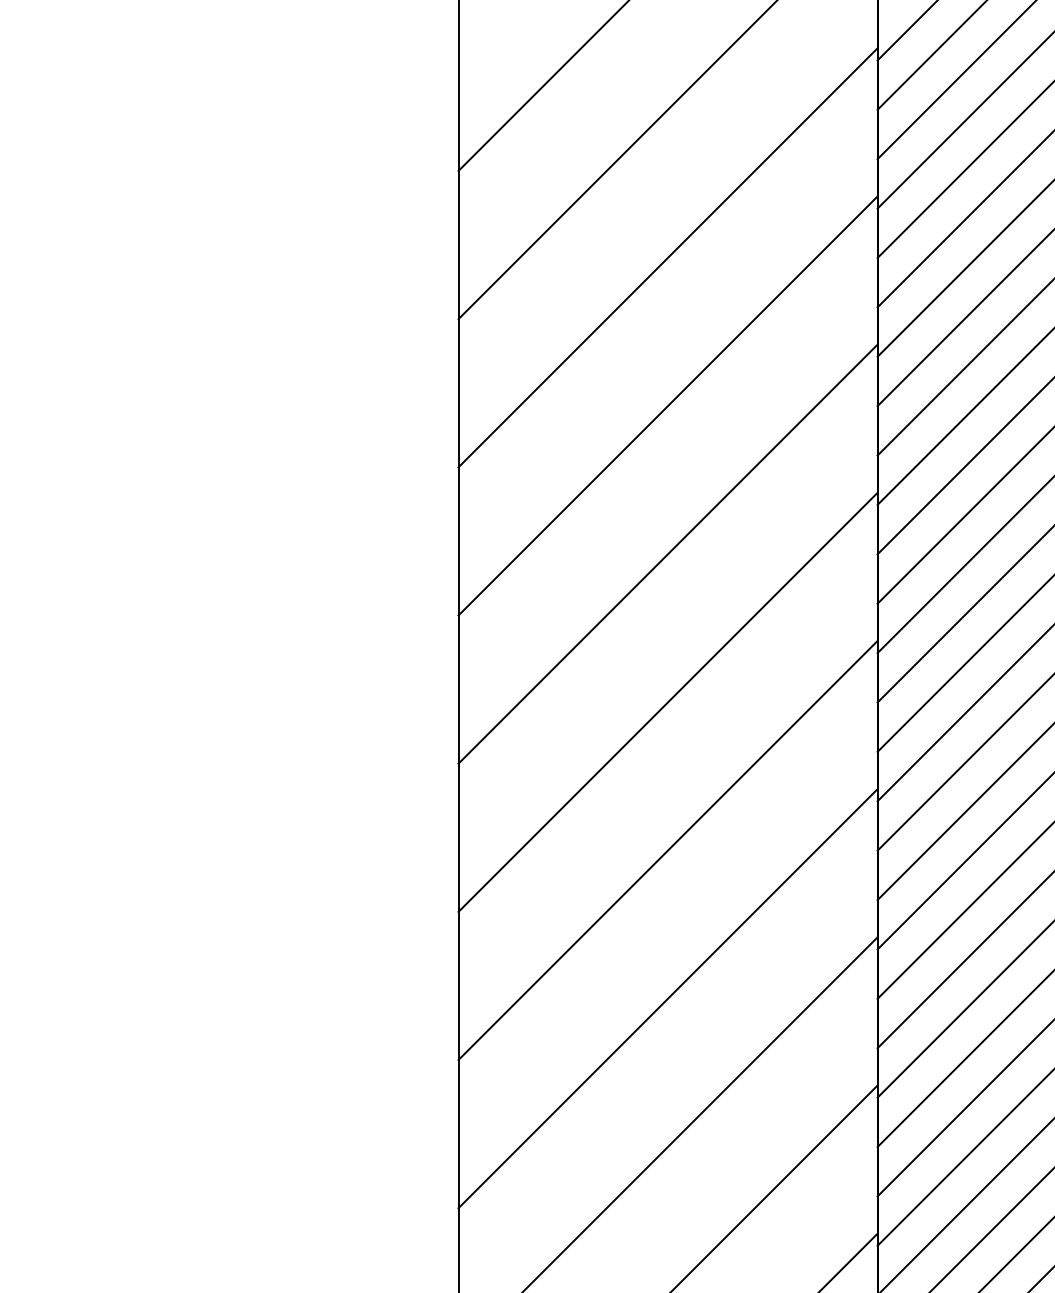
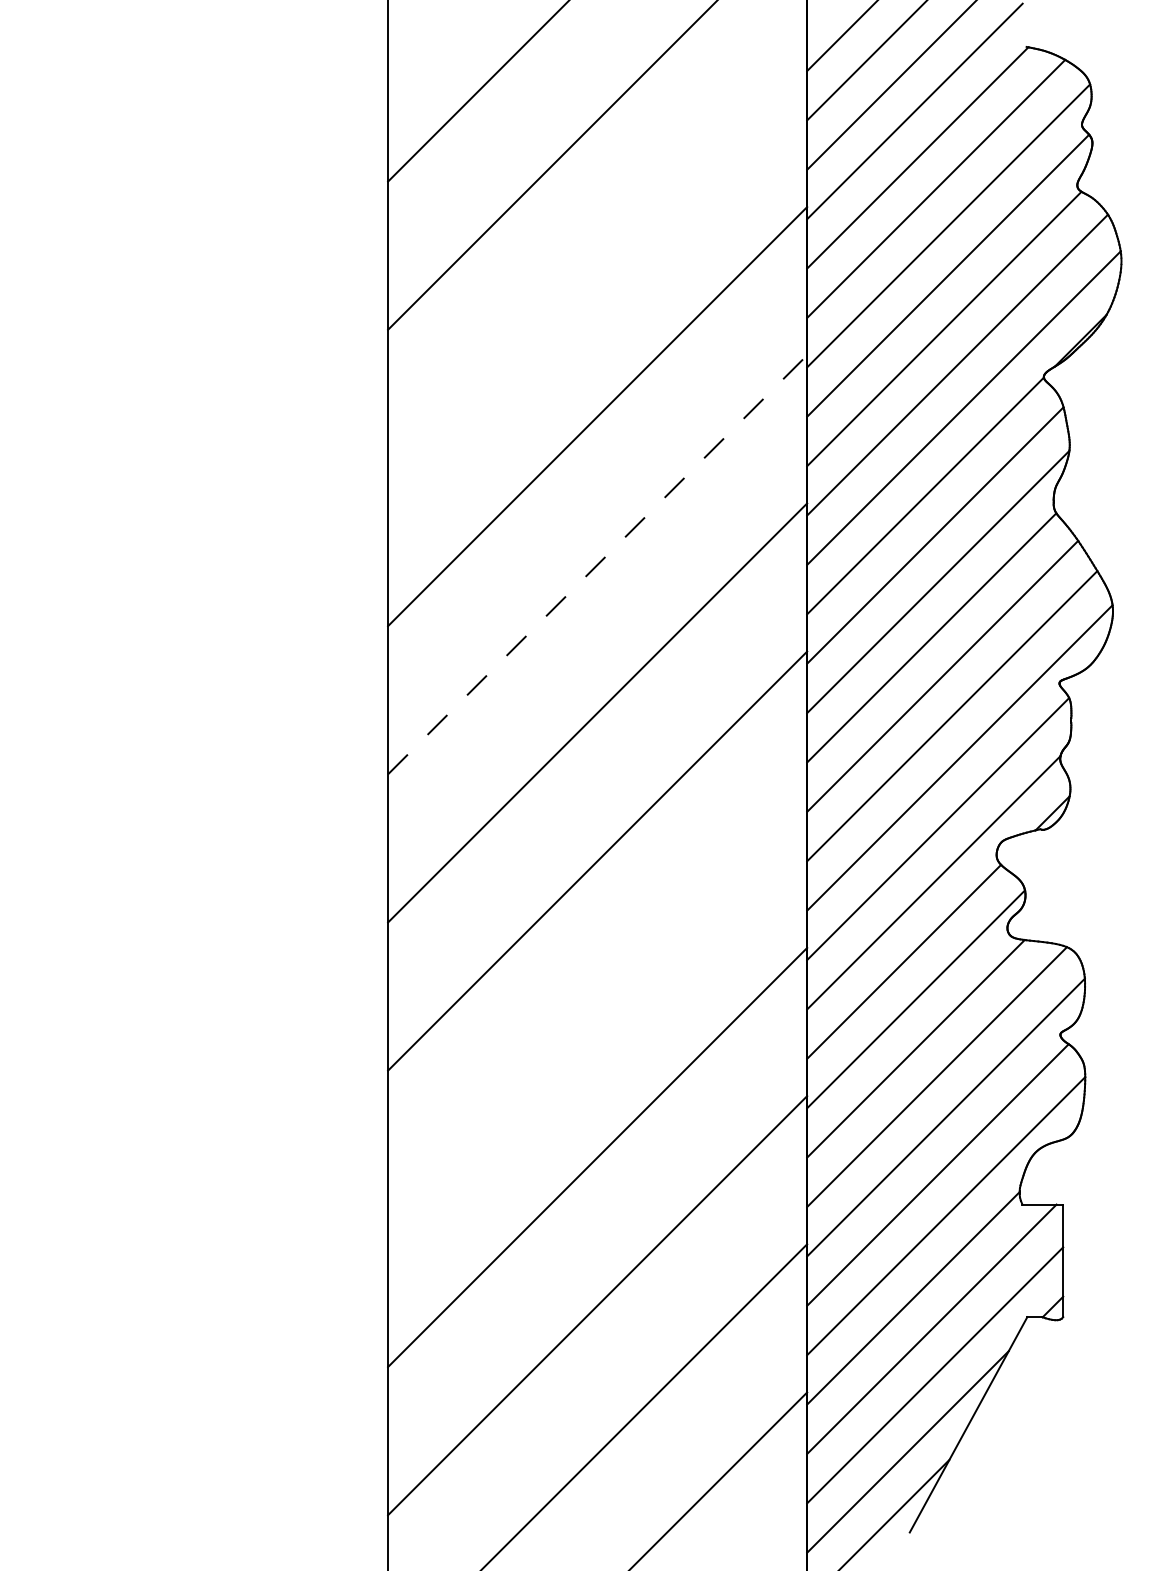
line: (667, 257) -> (597, 268), removed
line: (667, 553) -> (597, 564), solid -> dashed
line: (667, 997) -> (597, 1008), removed

